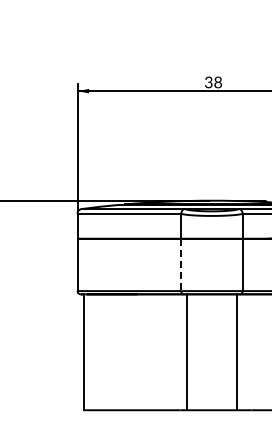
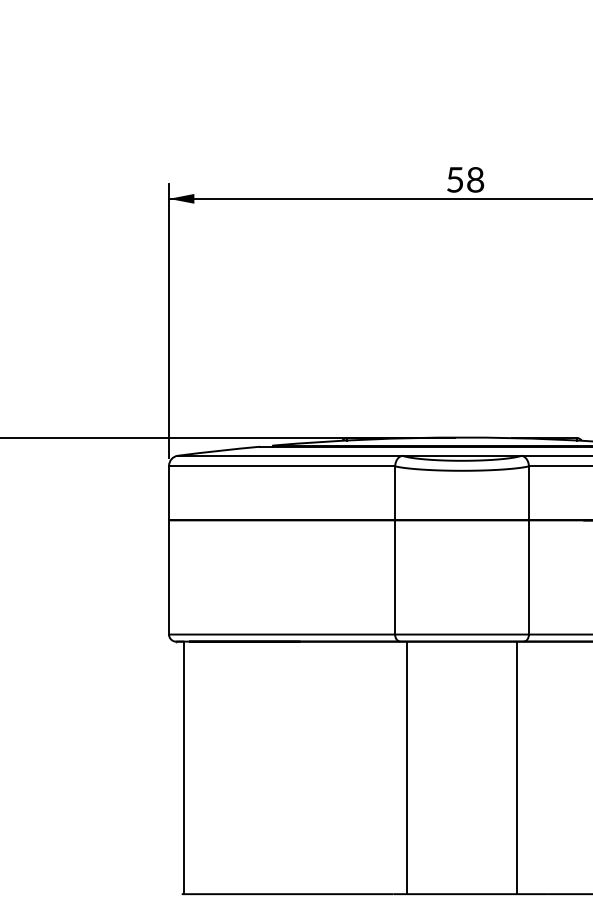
text: (208, 82) -> (454, 179), 38 -> 58
line: (181, 265) -> (395, 578), dashed -> solid

